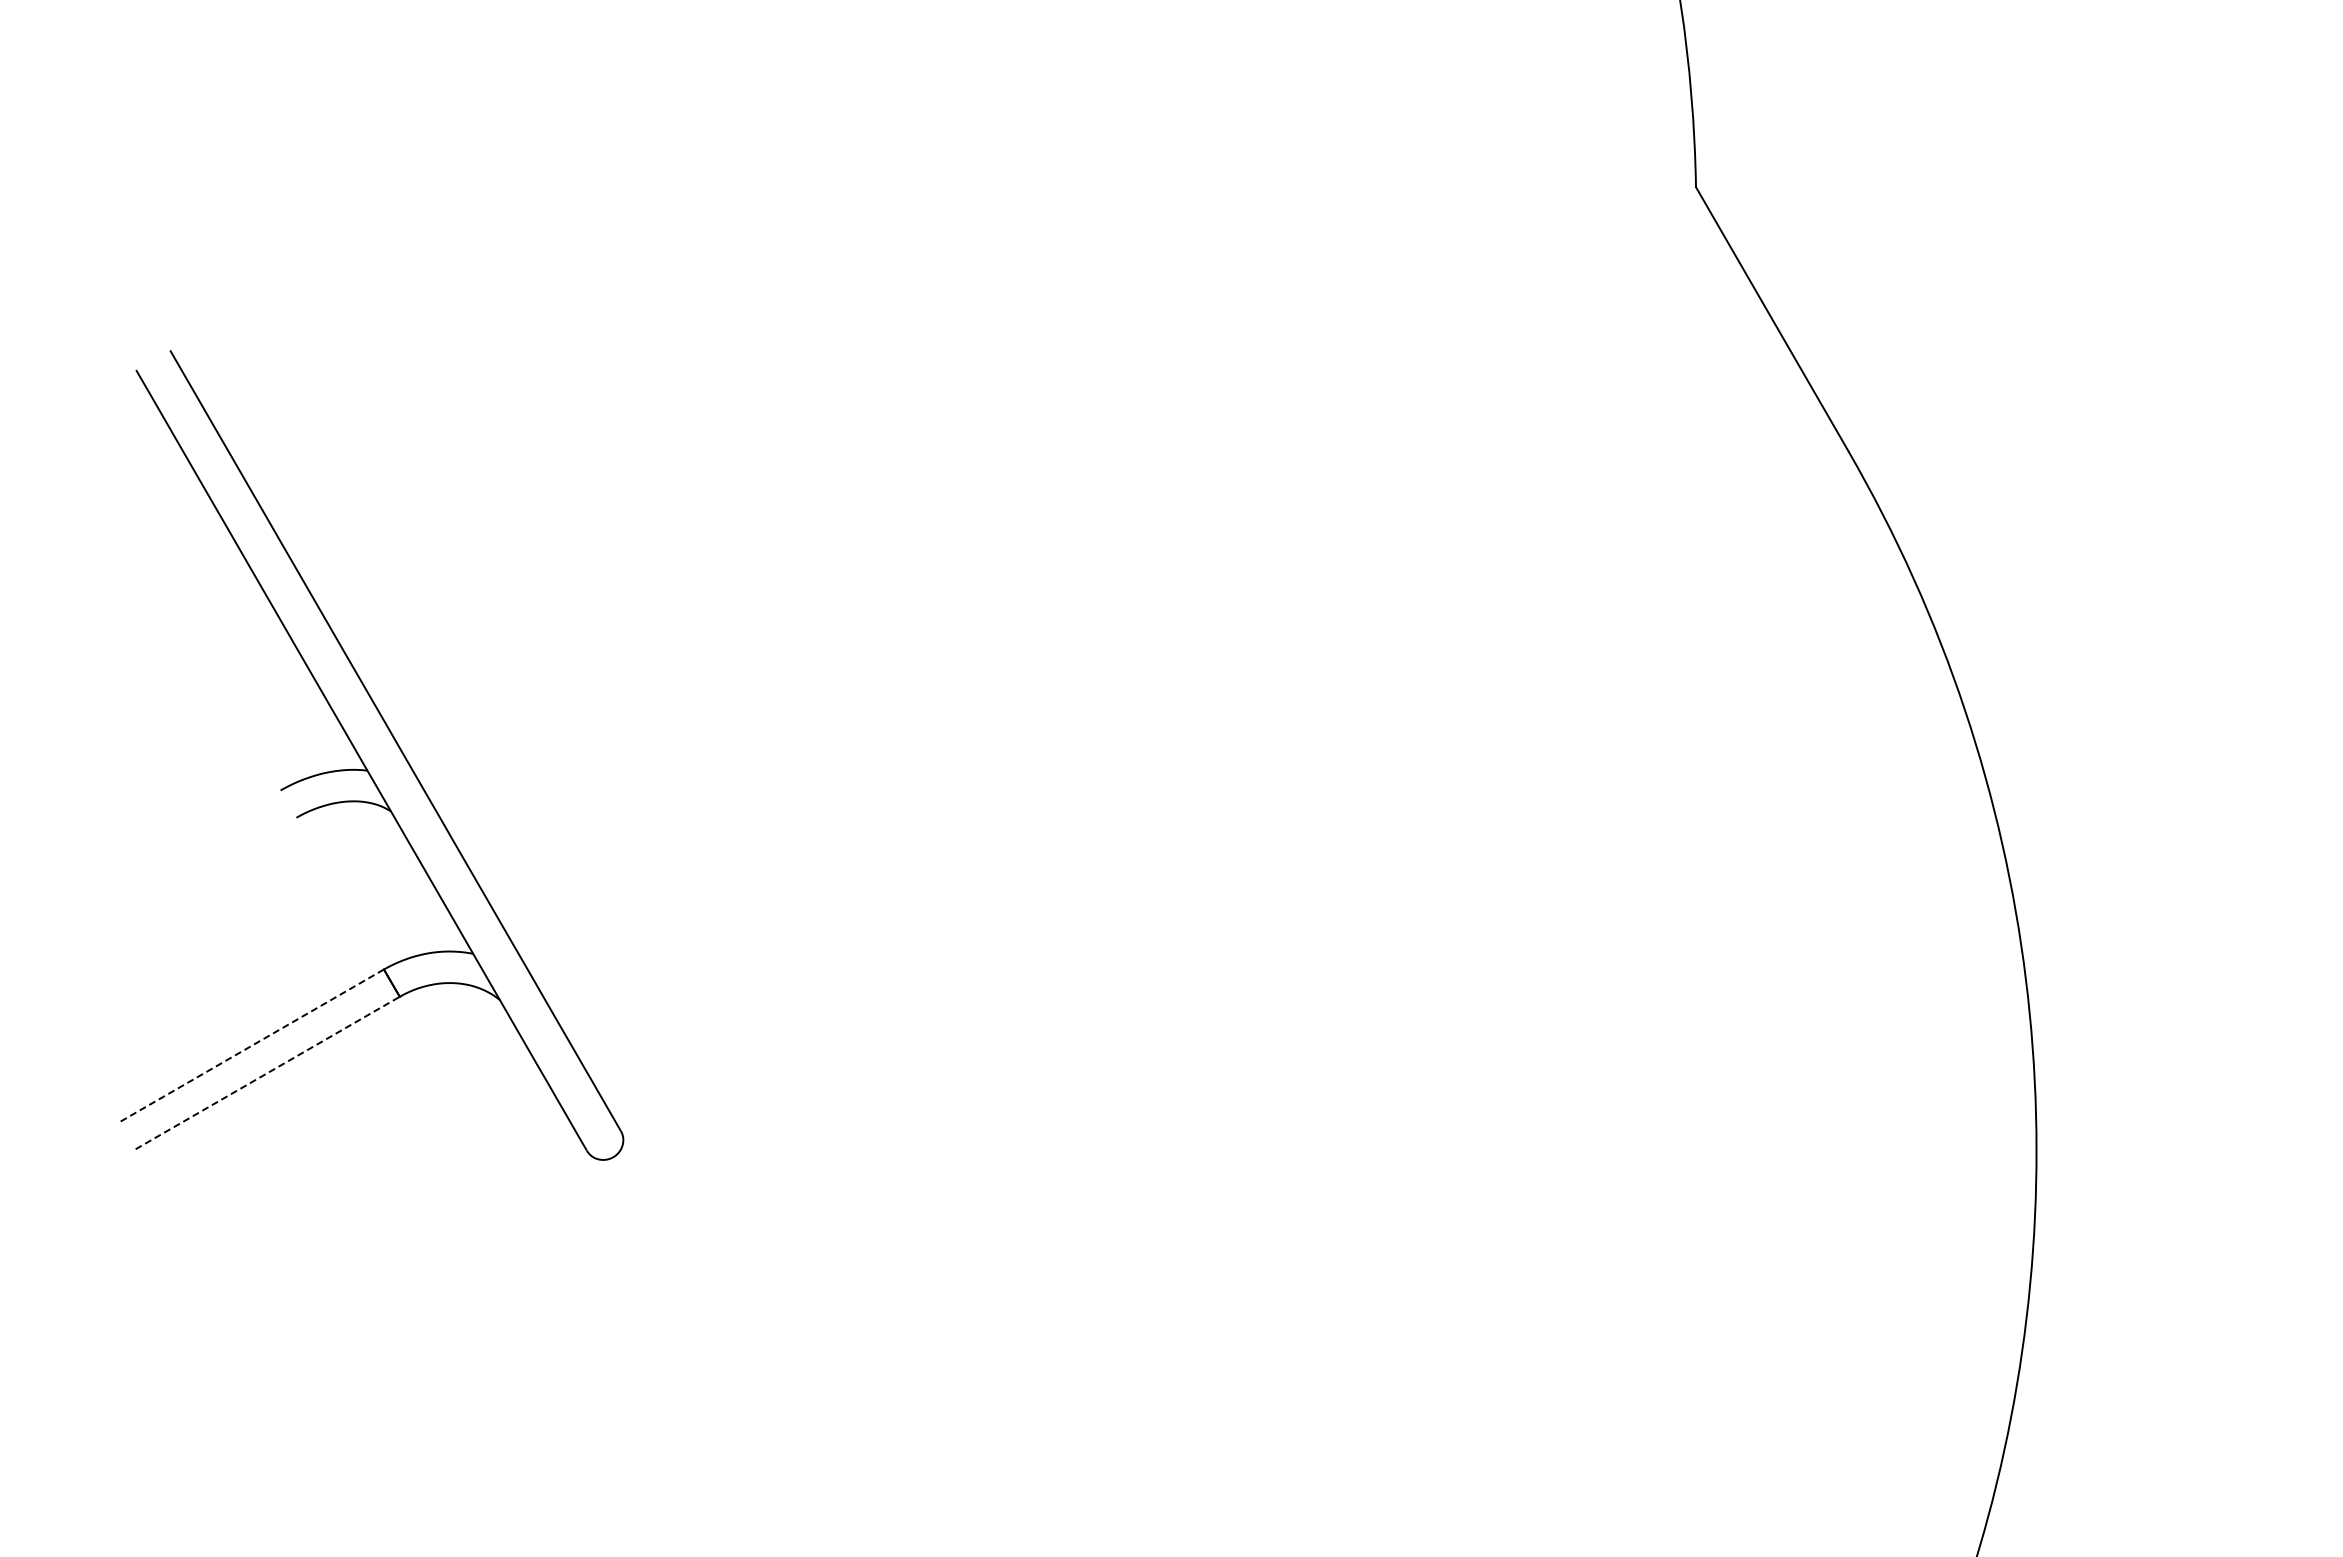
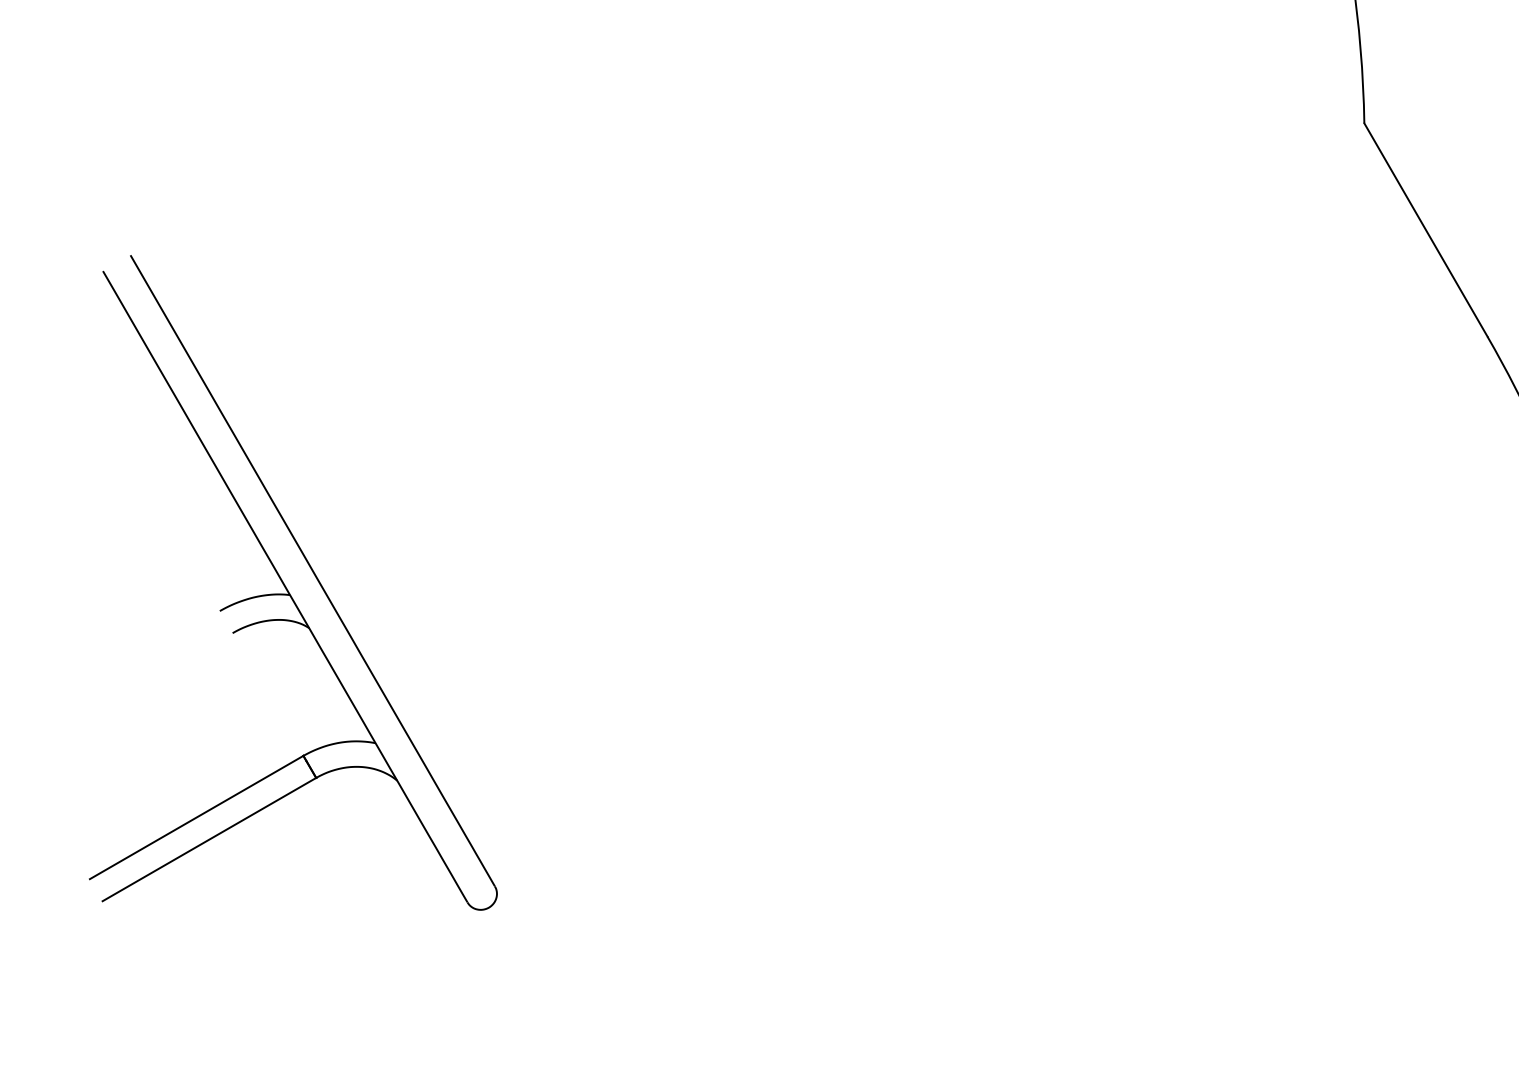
line: (251, 1045) -> (196, 817), dashed -> solid
line: (268, 1072) -> (210, 839), dashed -> solid

